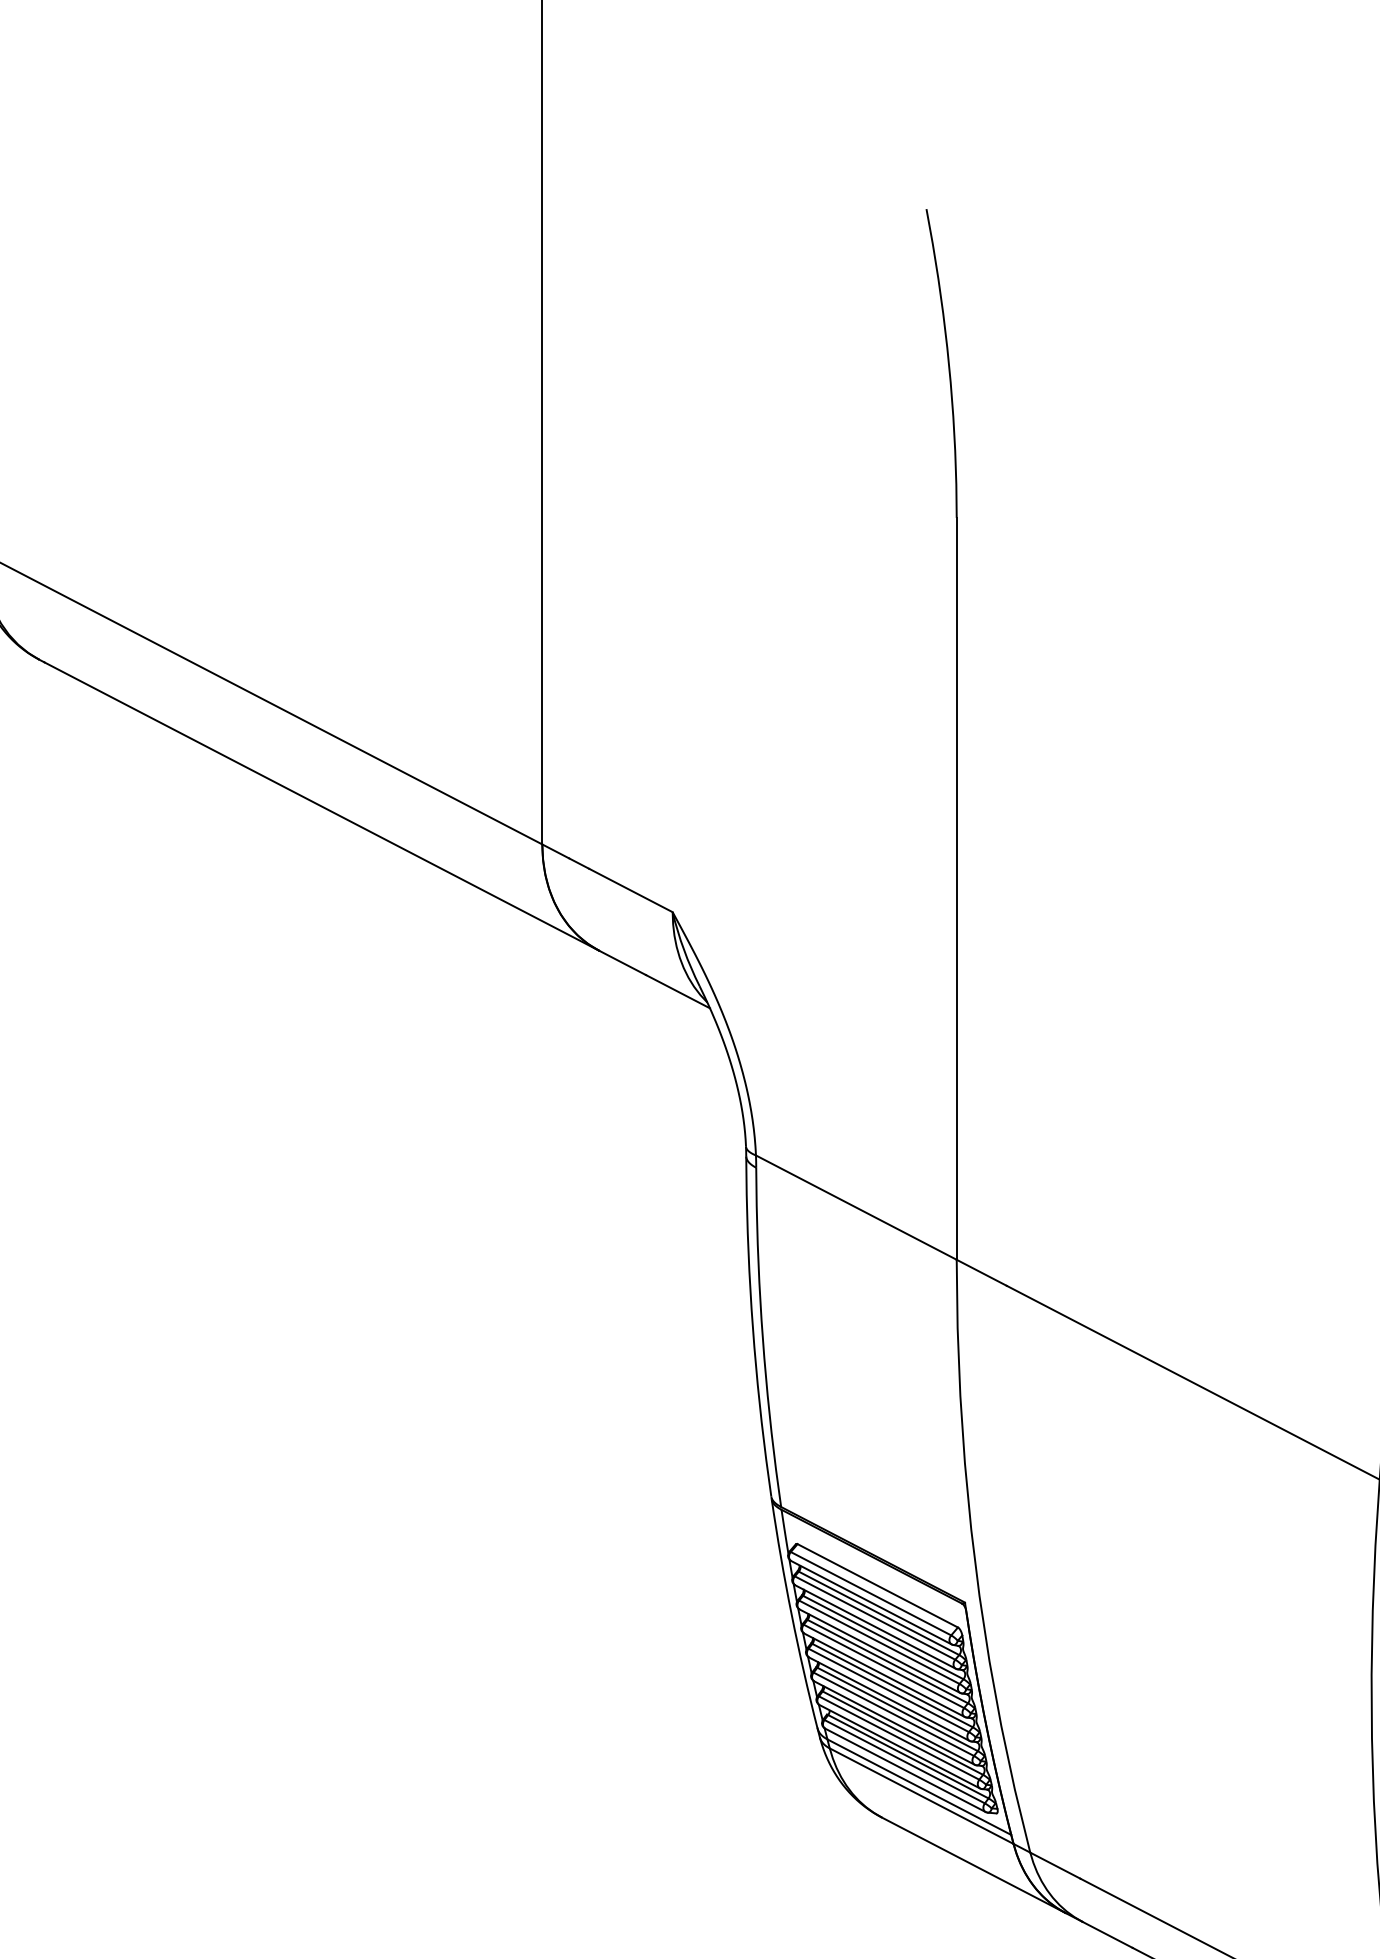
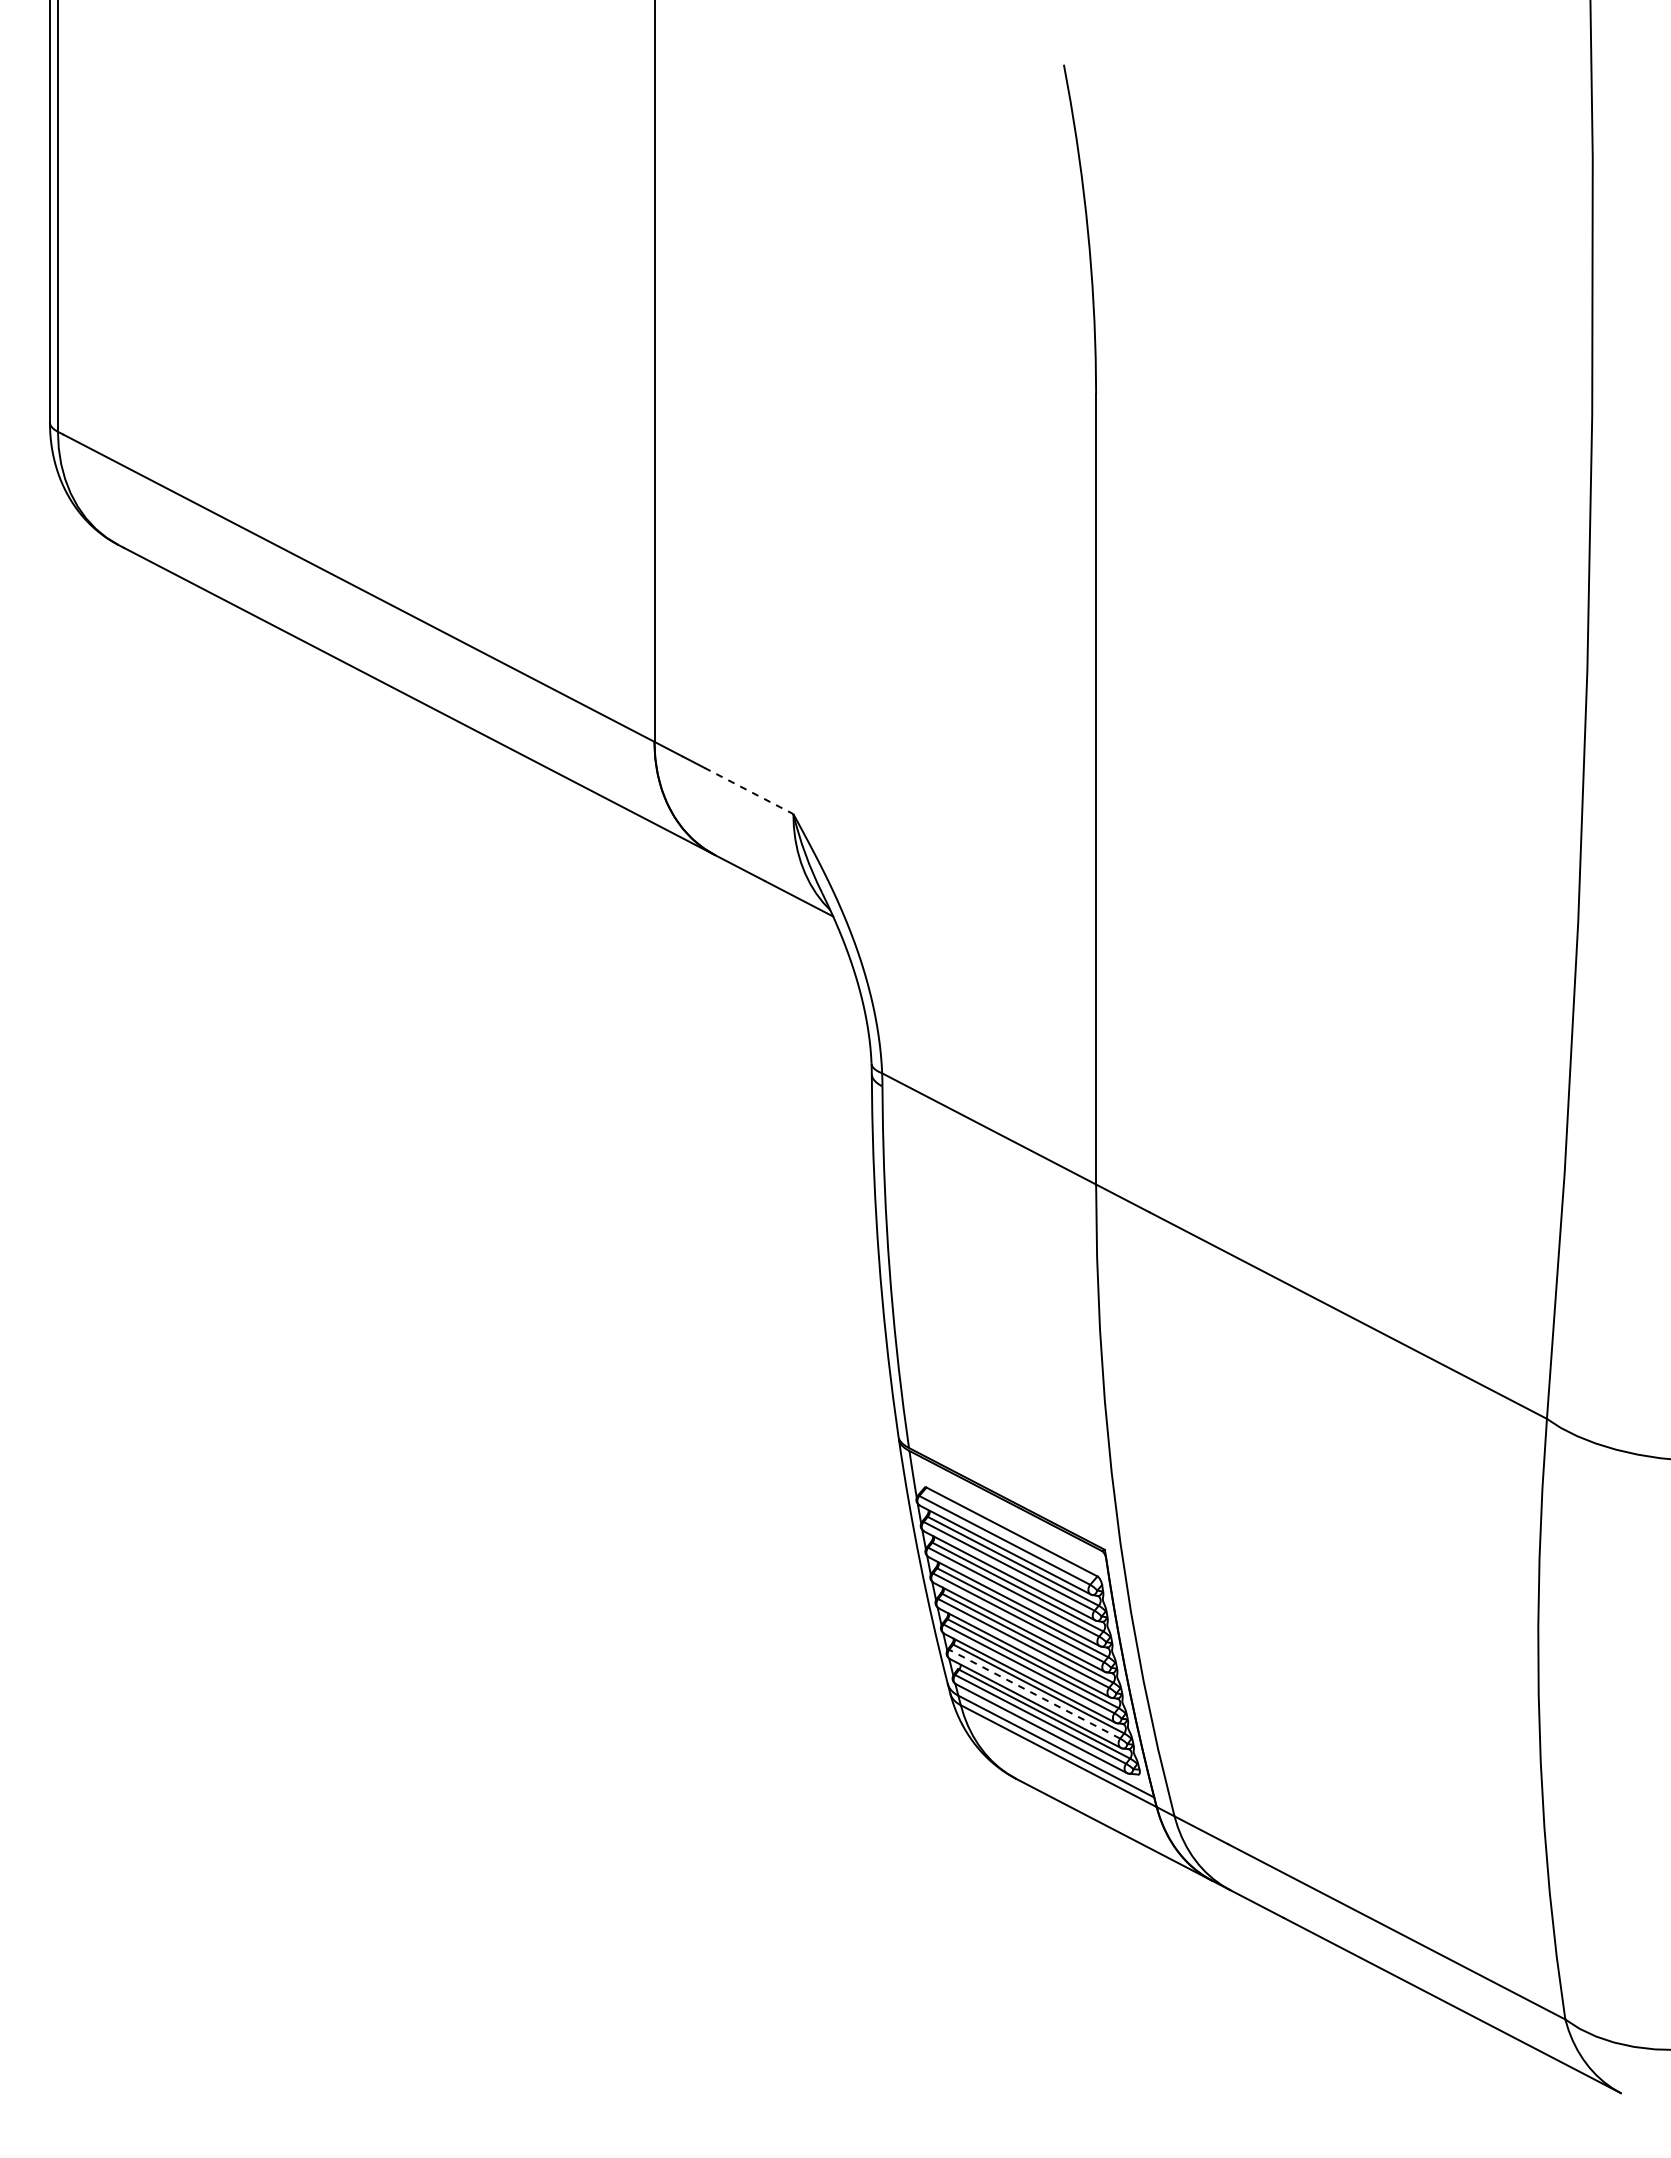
line: (631, 891) -> (749, 791), solid -> dashed
line: (898, 1738) -> (1034, 1694), solid -> dashed

